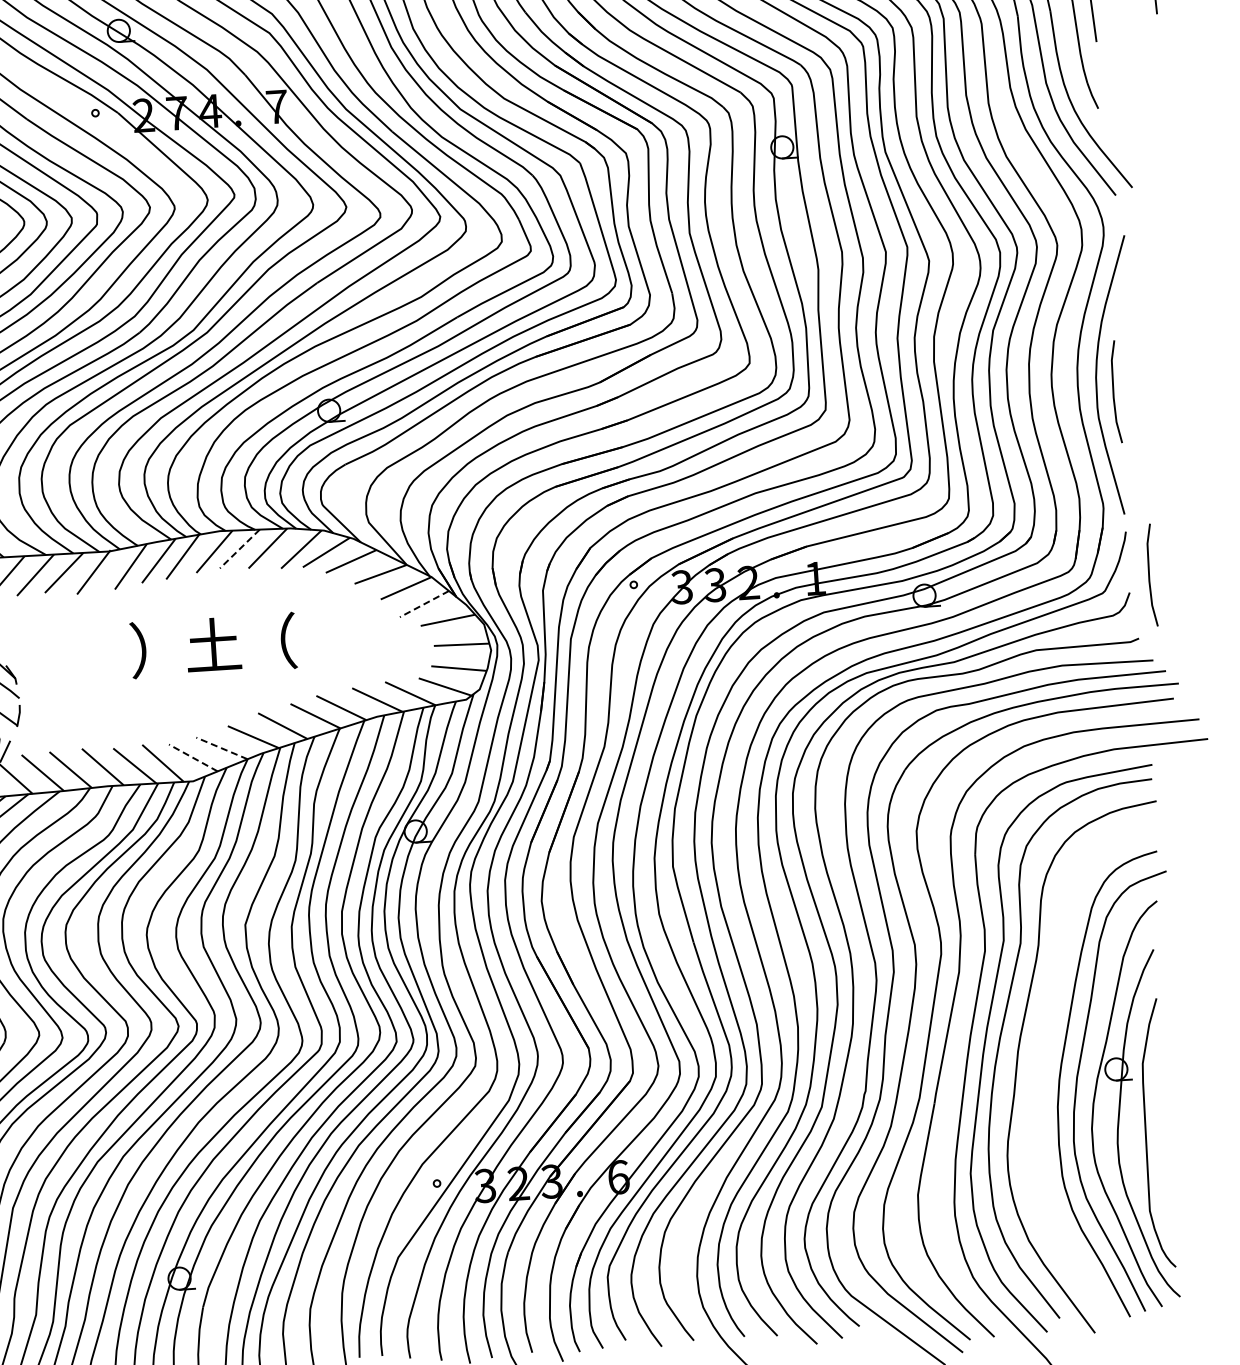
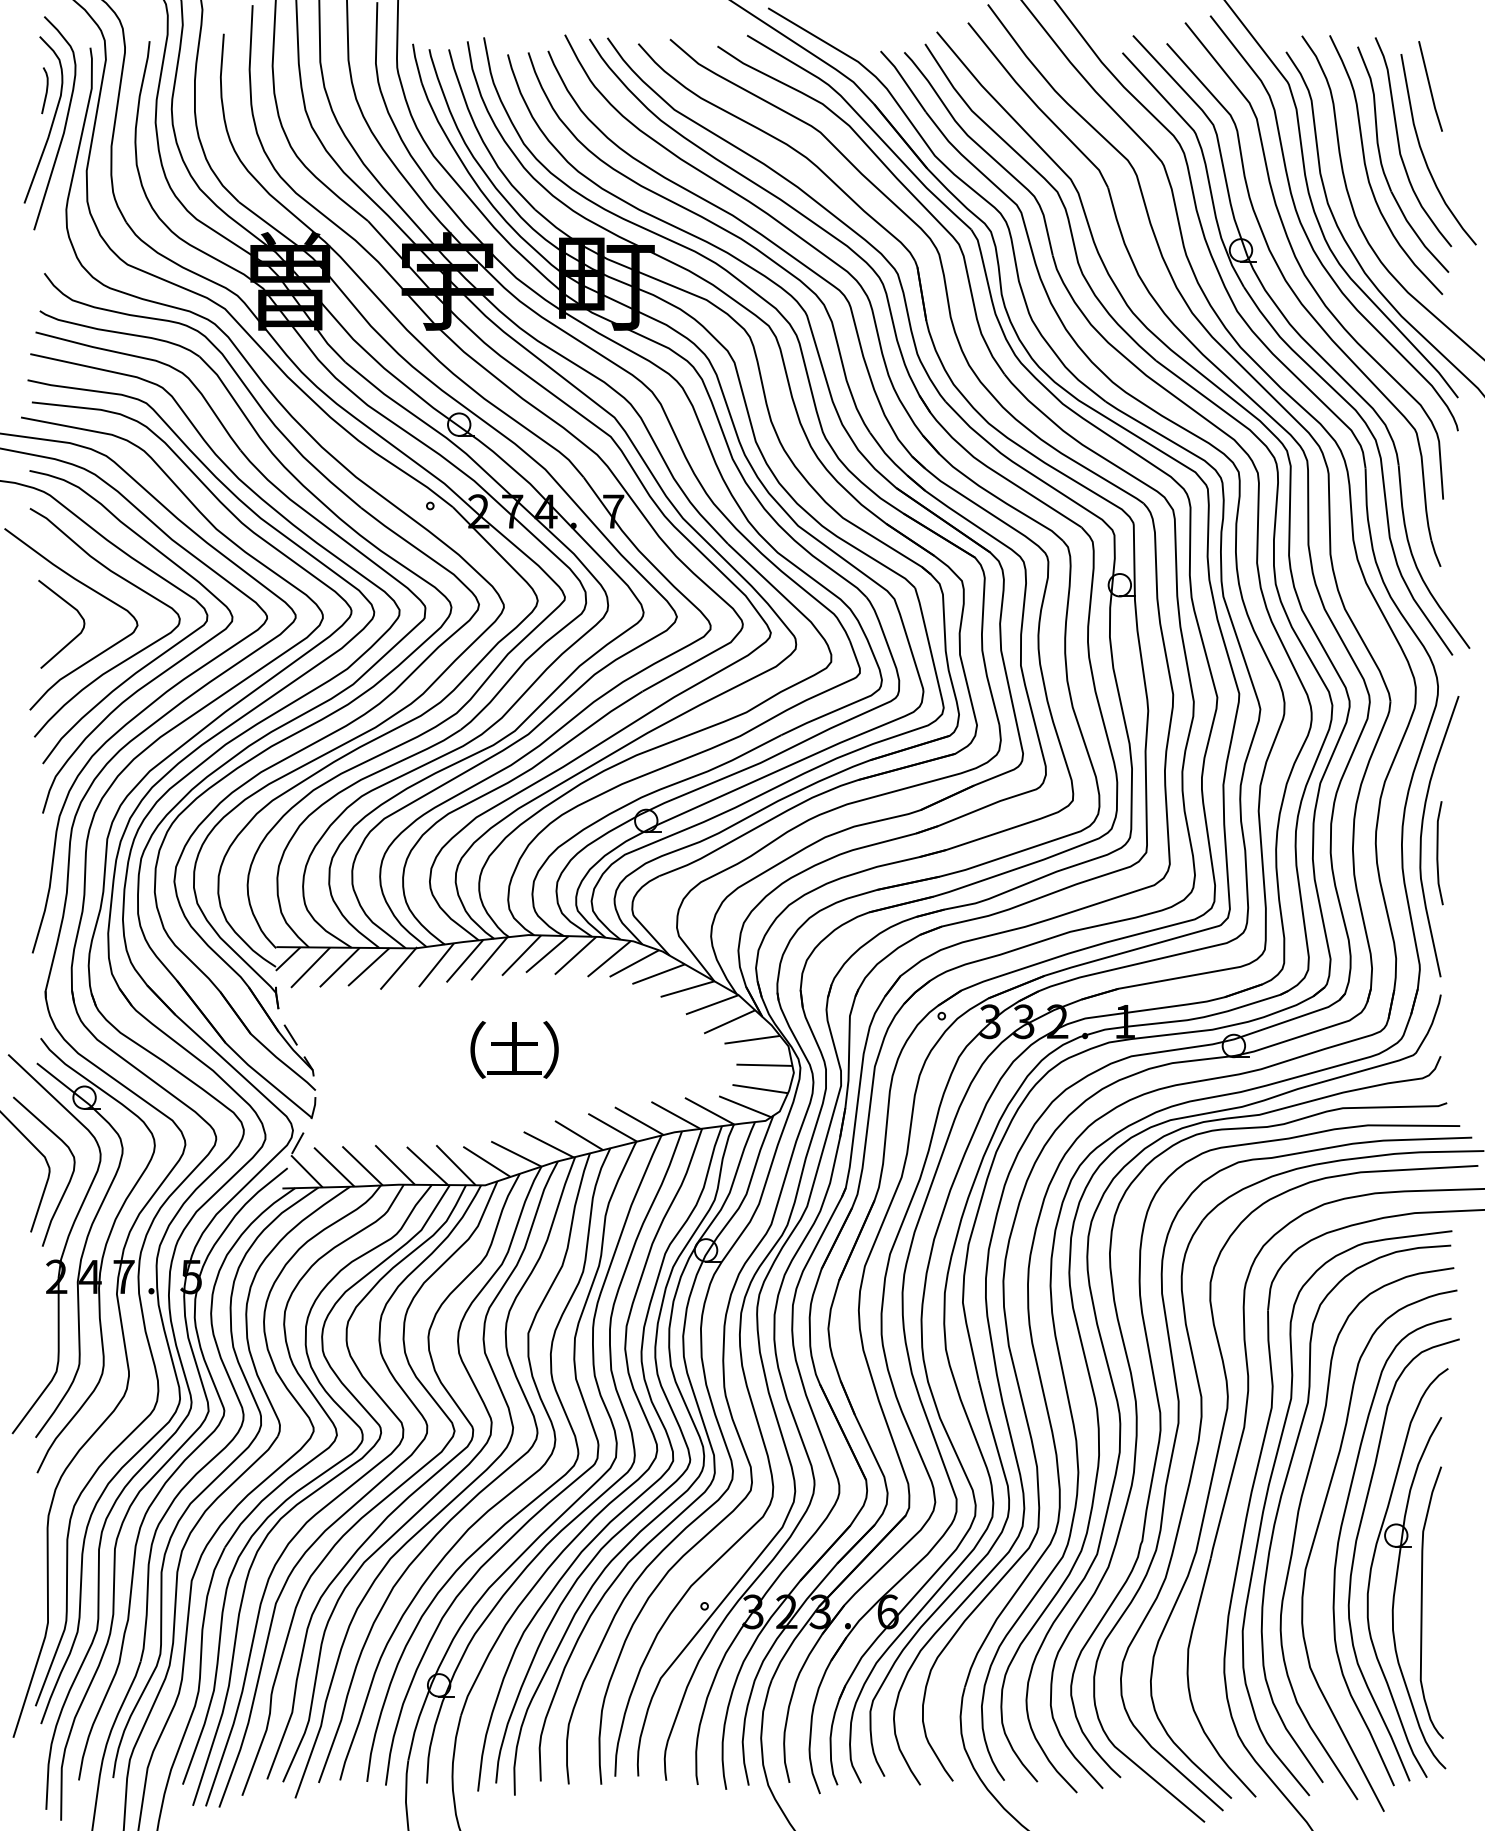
line: (239, 549) -> (546, 954), dashed -> solid
line: (1150, 575) -> (1462, 1040), removed
line: (424, 604) -> (729, 1022), dashed -> solid
text: (268, 641) -> (570, 1049), （ -> ）
text: (158, 648) -> (458, 1049), ） -> （
line: (221, 747) -> (515, 1153), dashed -> solid
line: (192, 757) -> (486, 1161), dashed -> solid
part: (1039, 1068) -> (1318, 1529), added

